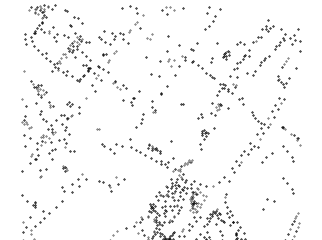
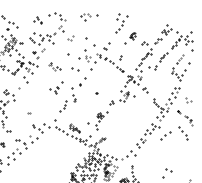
part: (108, 15) -> (37, 20), added
part: (226, 55) -> (132, 36), moved
part: (283, 81) -> (179, 74), size x1.43
part: (119, 85) -> (54, 67), moved
part: (153, 106) -> (73, 94), size x1.43
part: (295, 113) -> (188, 100), added
part: (207, 138) -> (102, 120), moved
part: (111, 184) -> (26, 142), moved
part: (288, 185) -> (183, 158), removed

